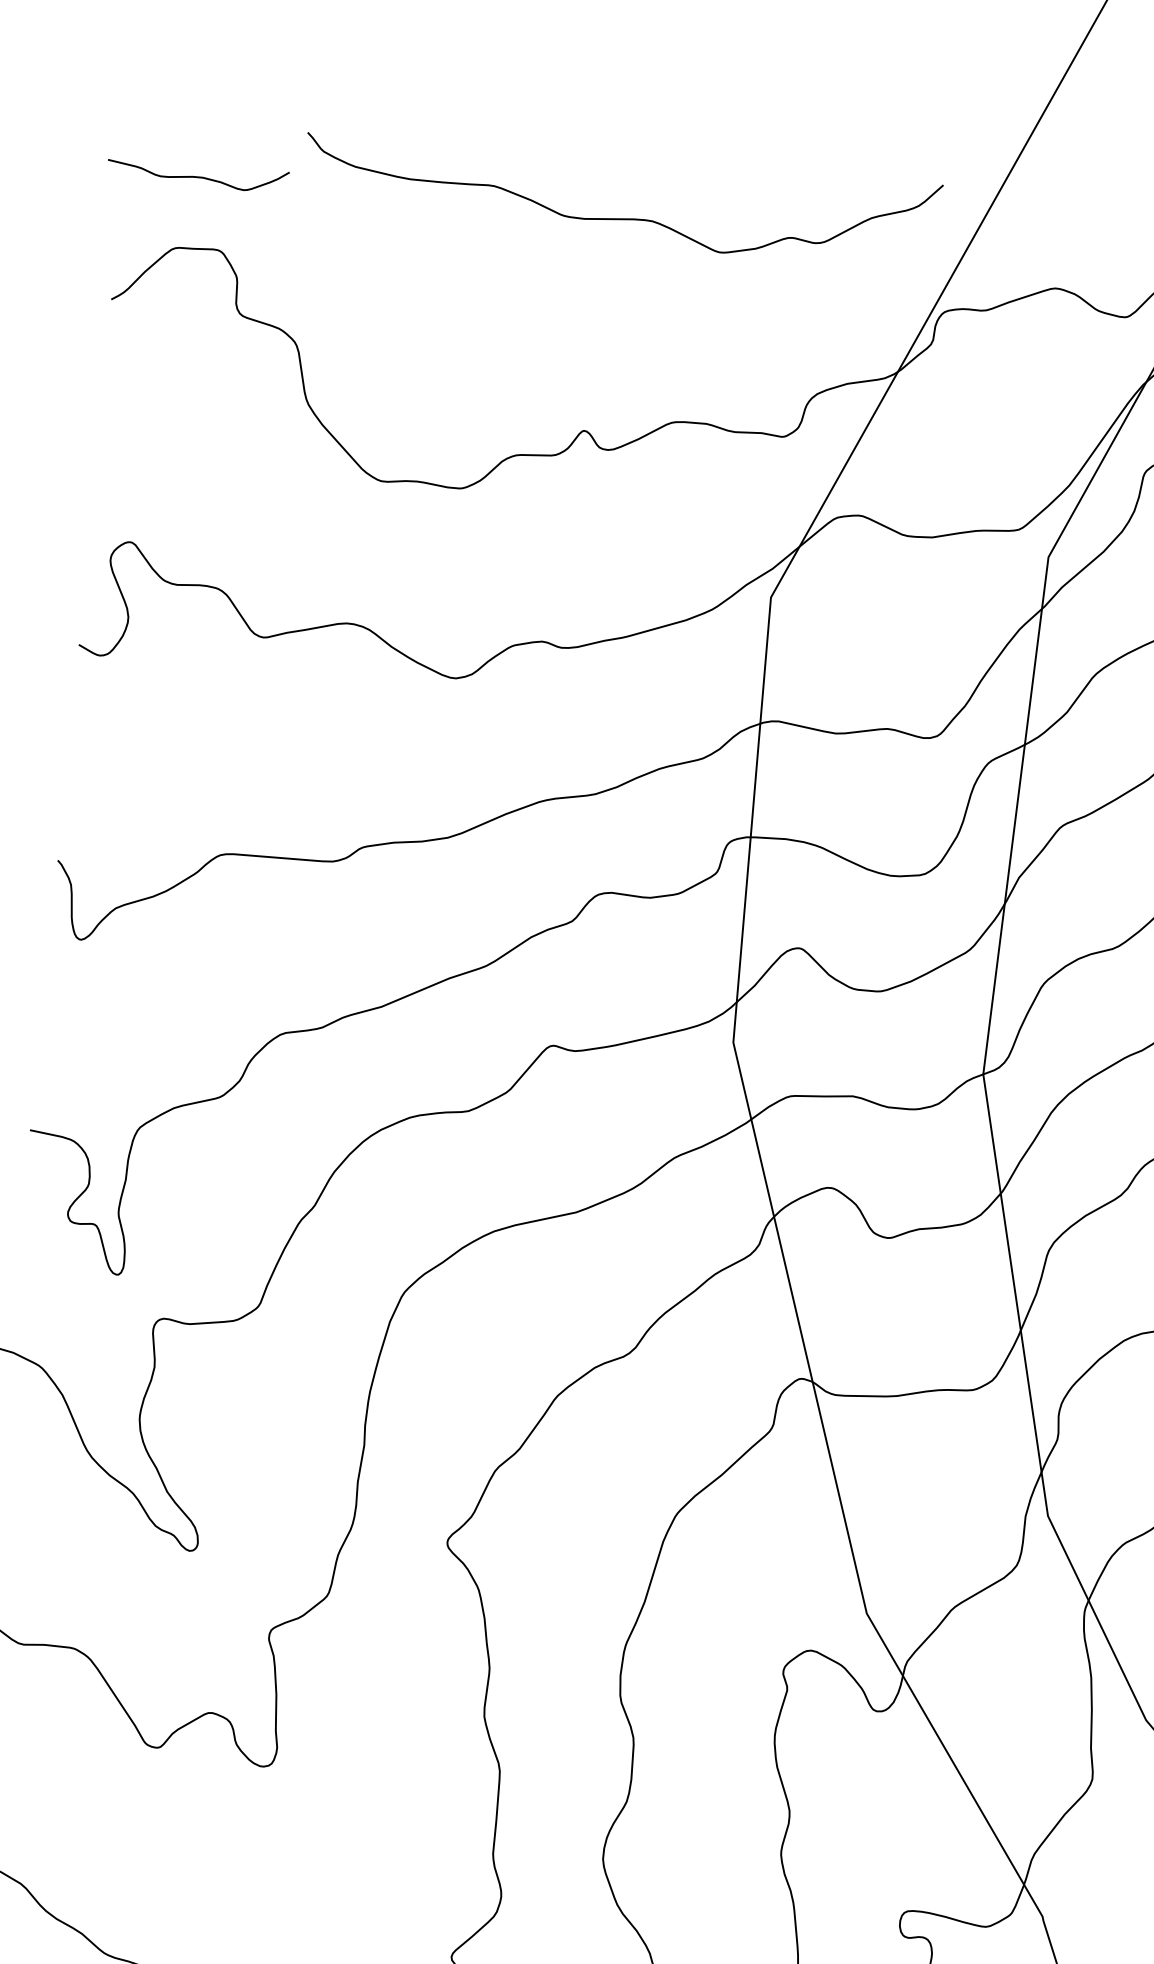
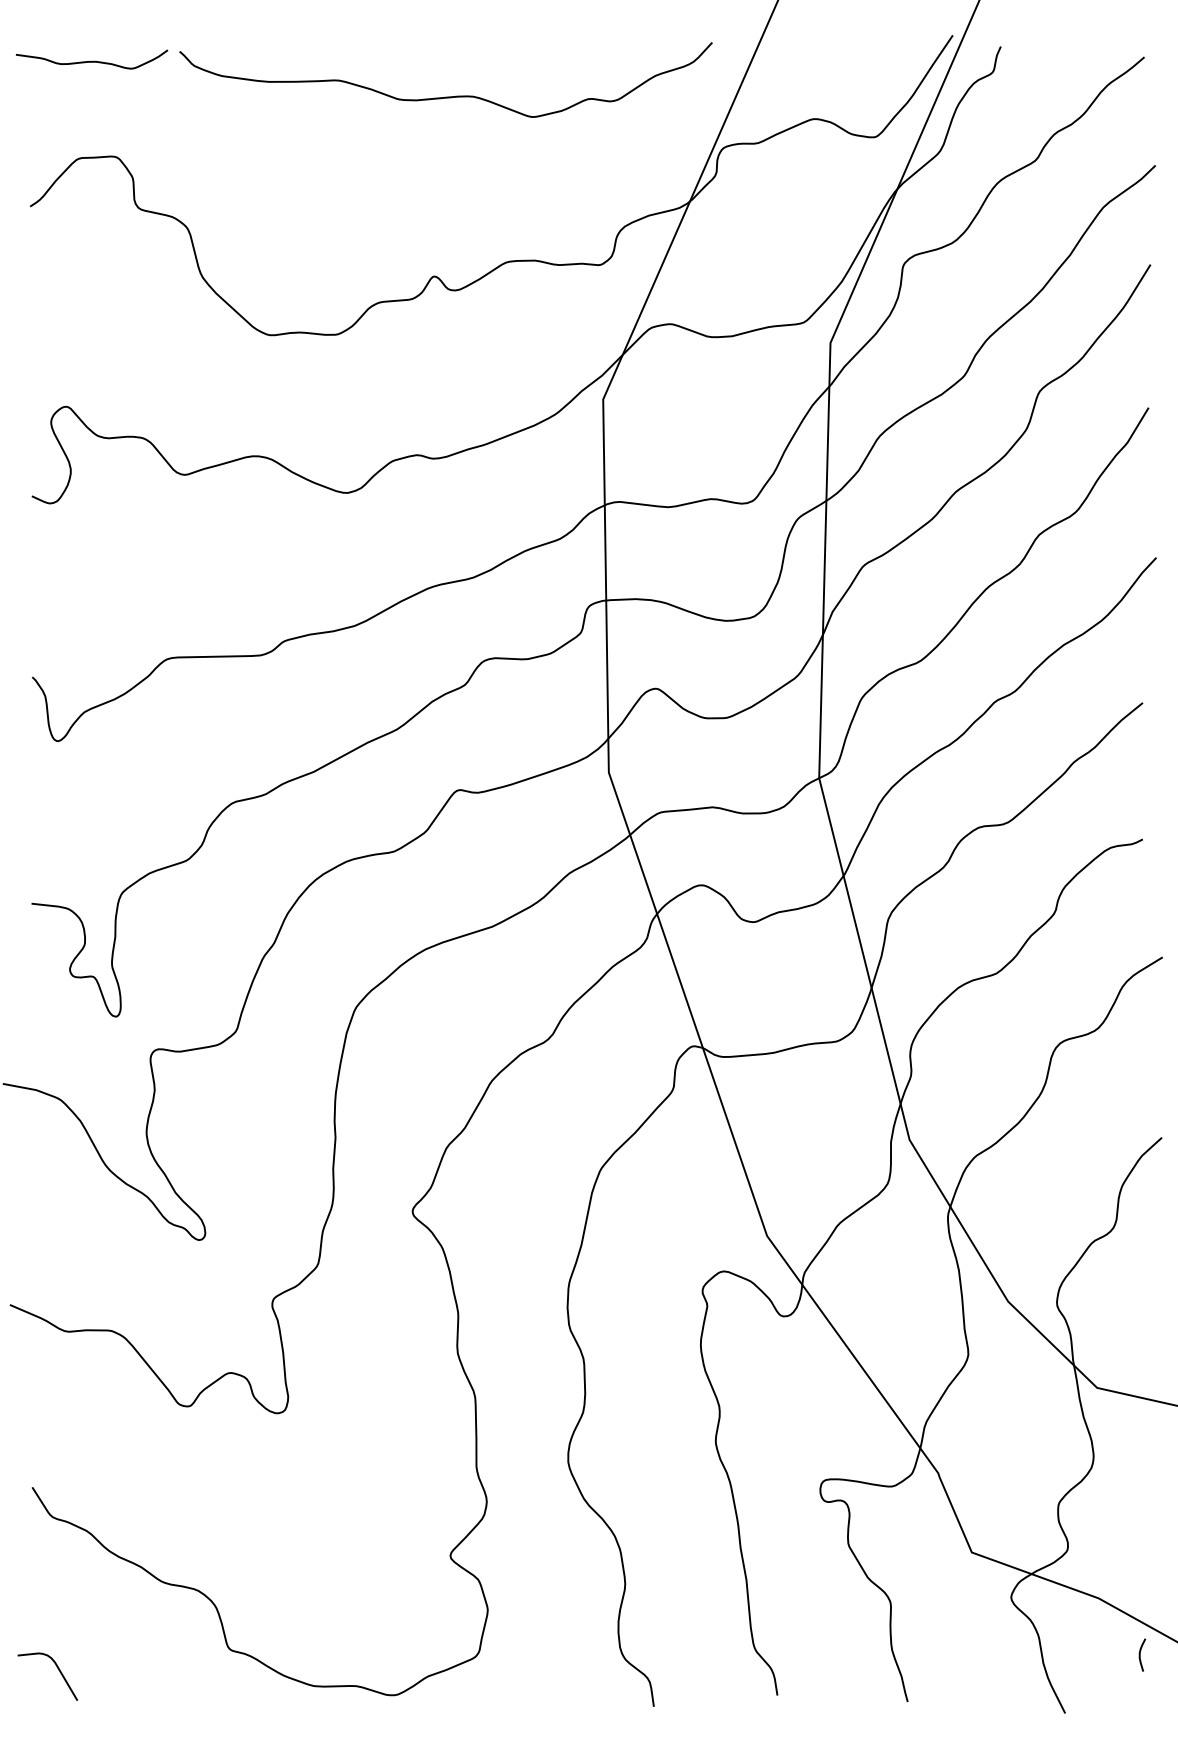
curve: (198, 175) -> (92, 60), moved

